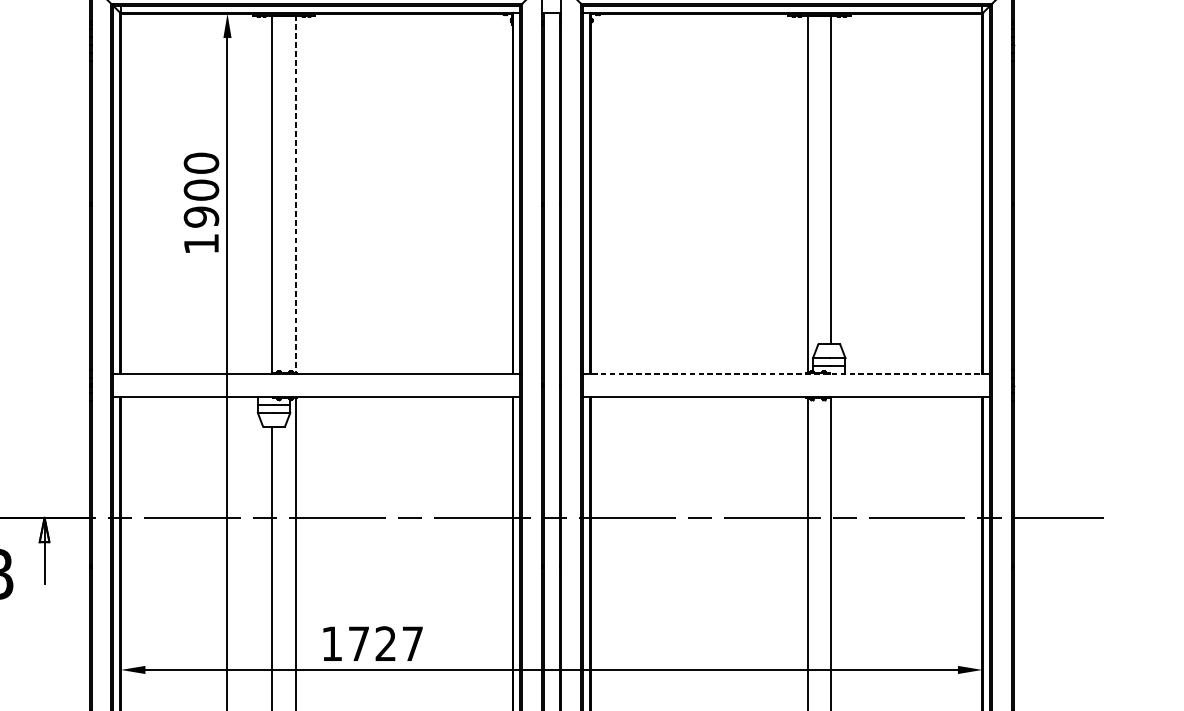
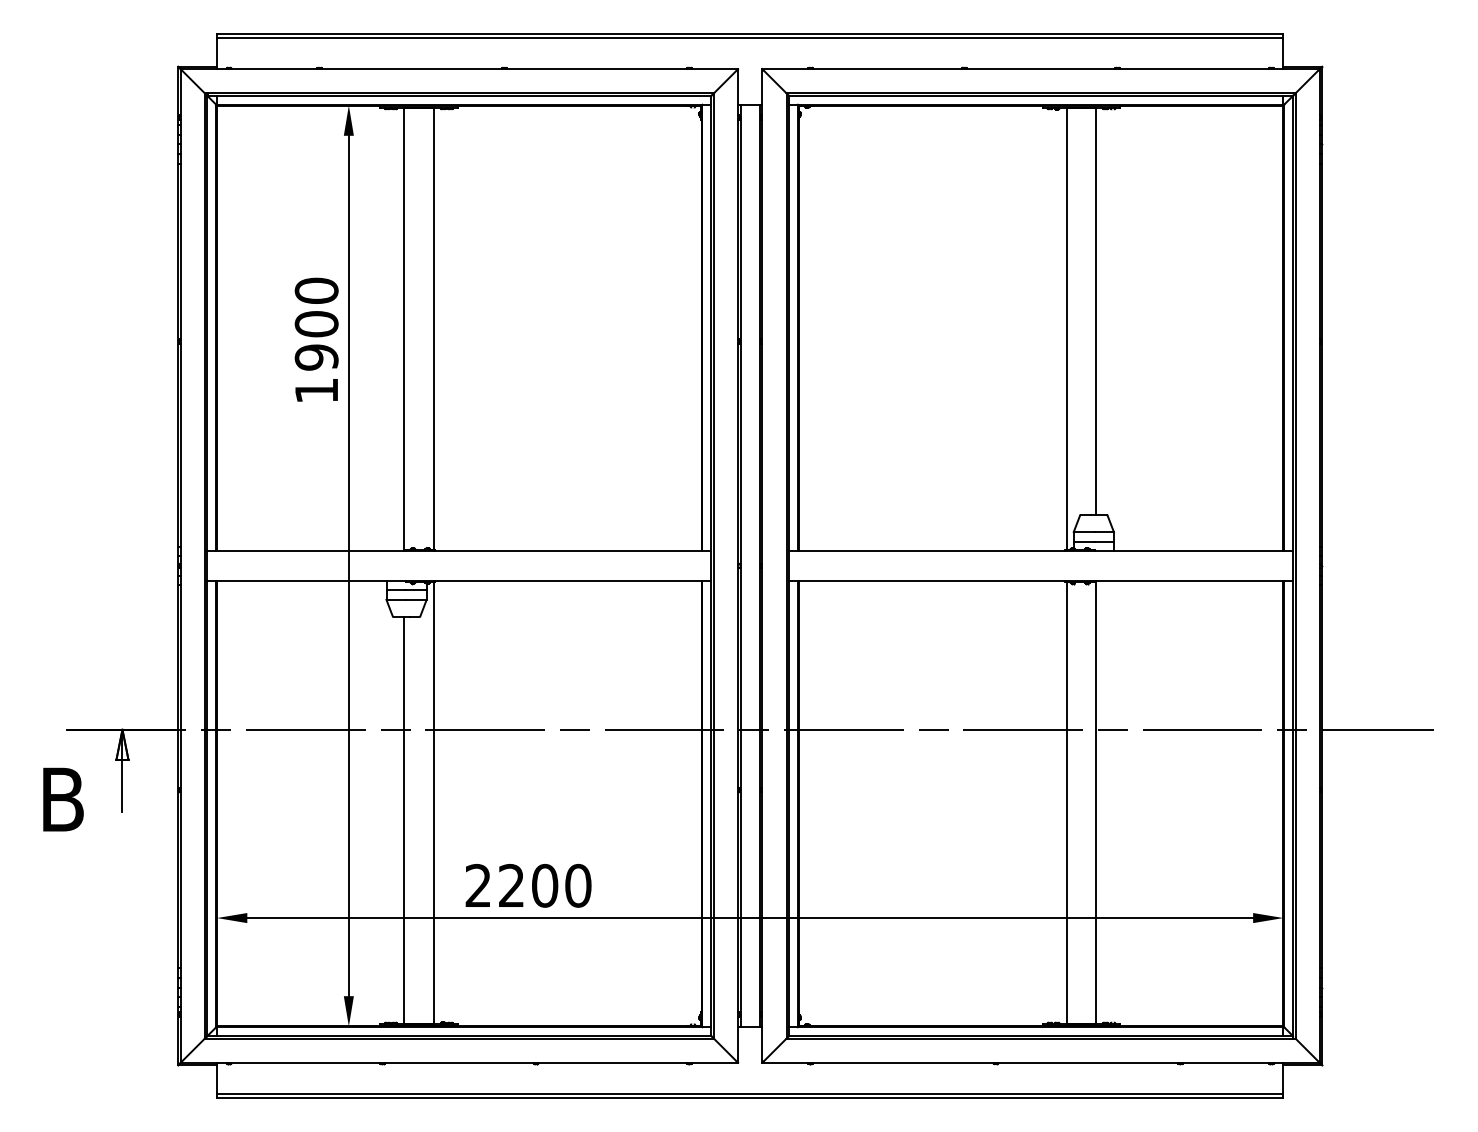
line: (295, 194) -> (433, 329), dashed -> solid
line: (786, 373) -> (1041, 551), dashed -> solid
text: (372, 643) -> (528, 885), 1727 -> 2200

